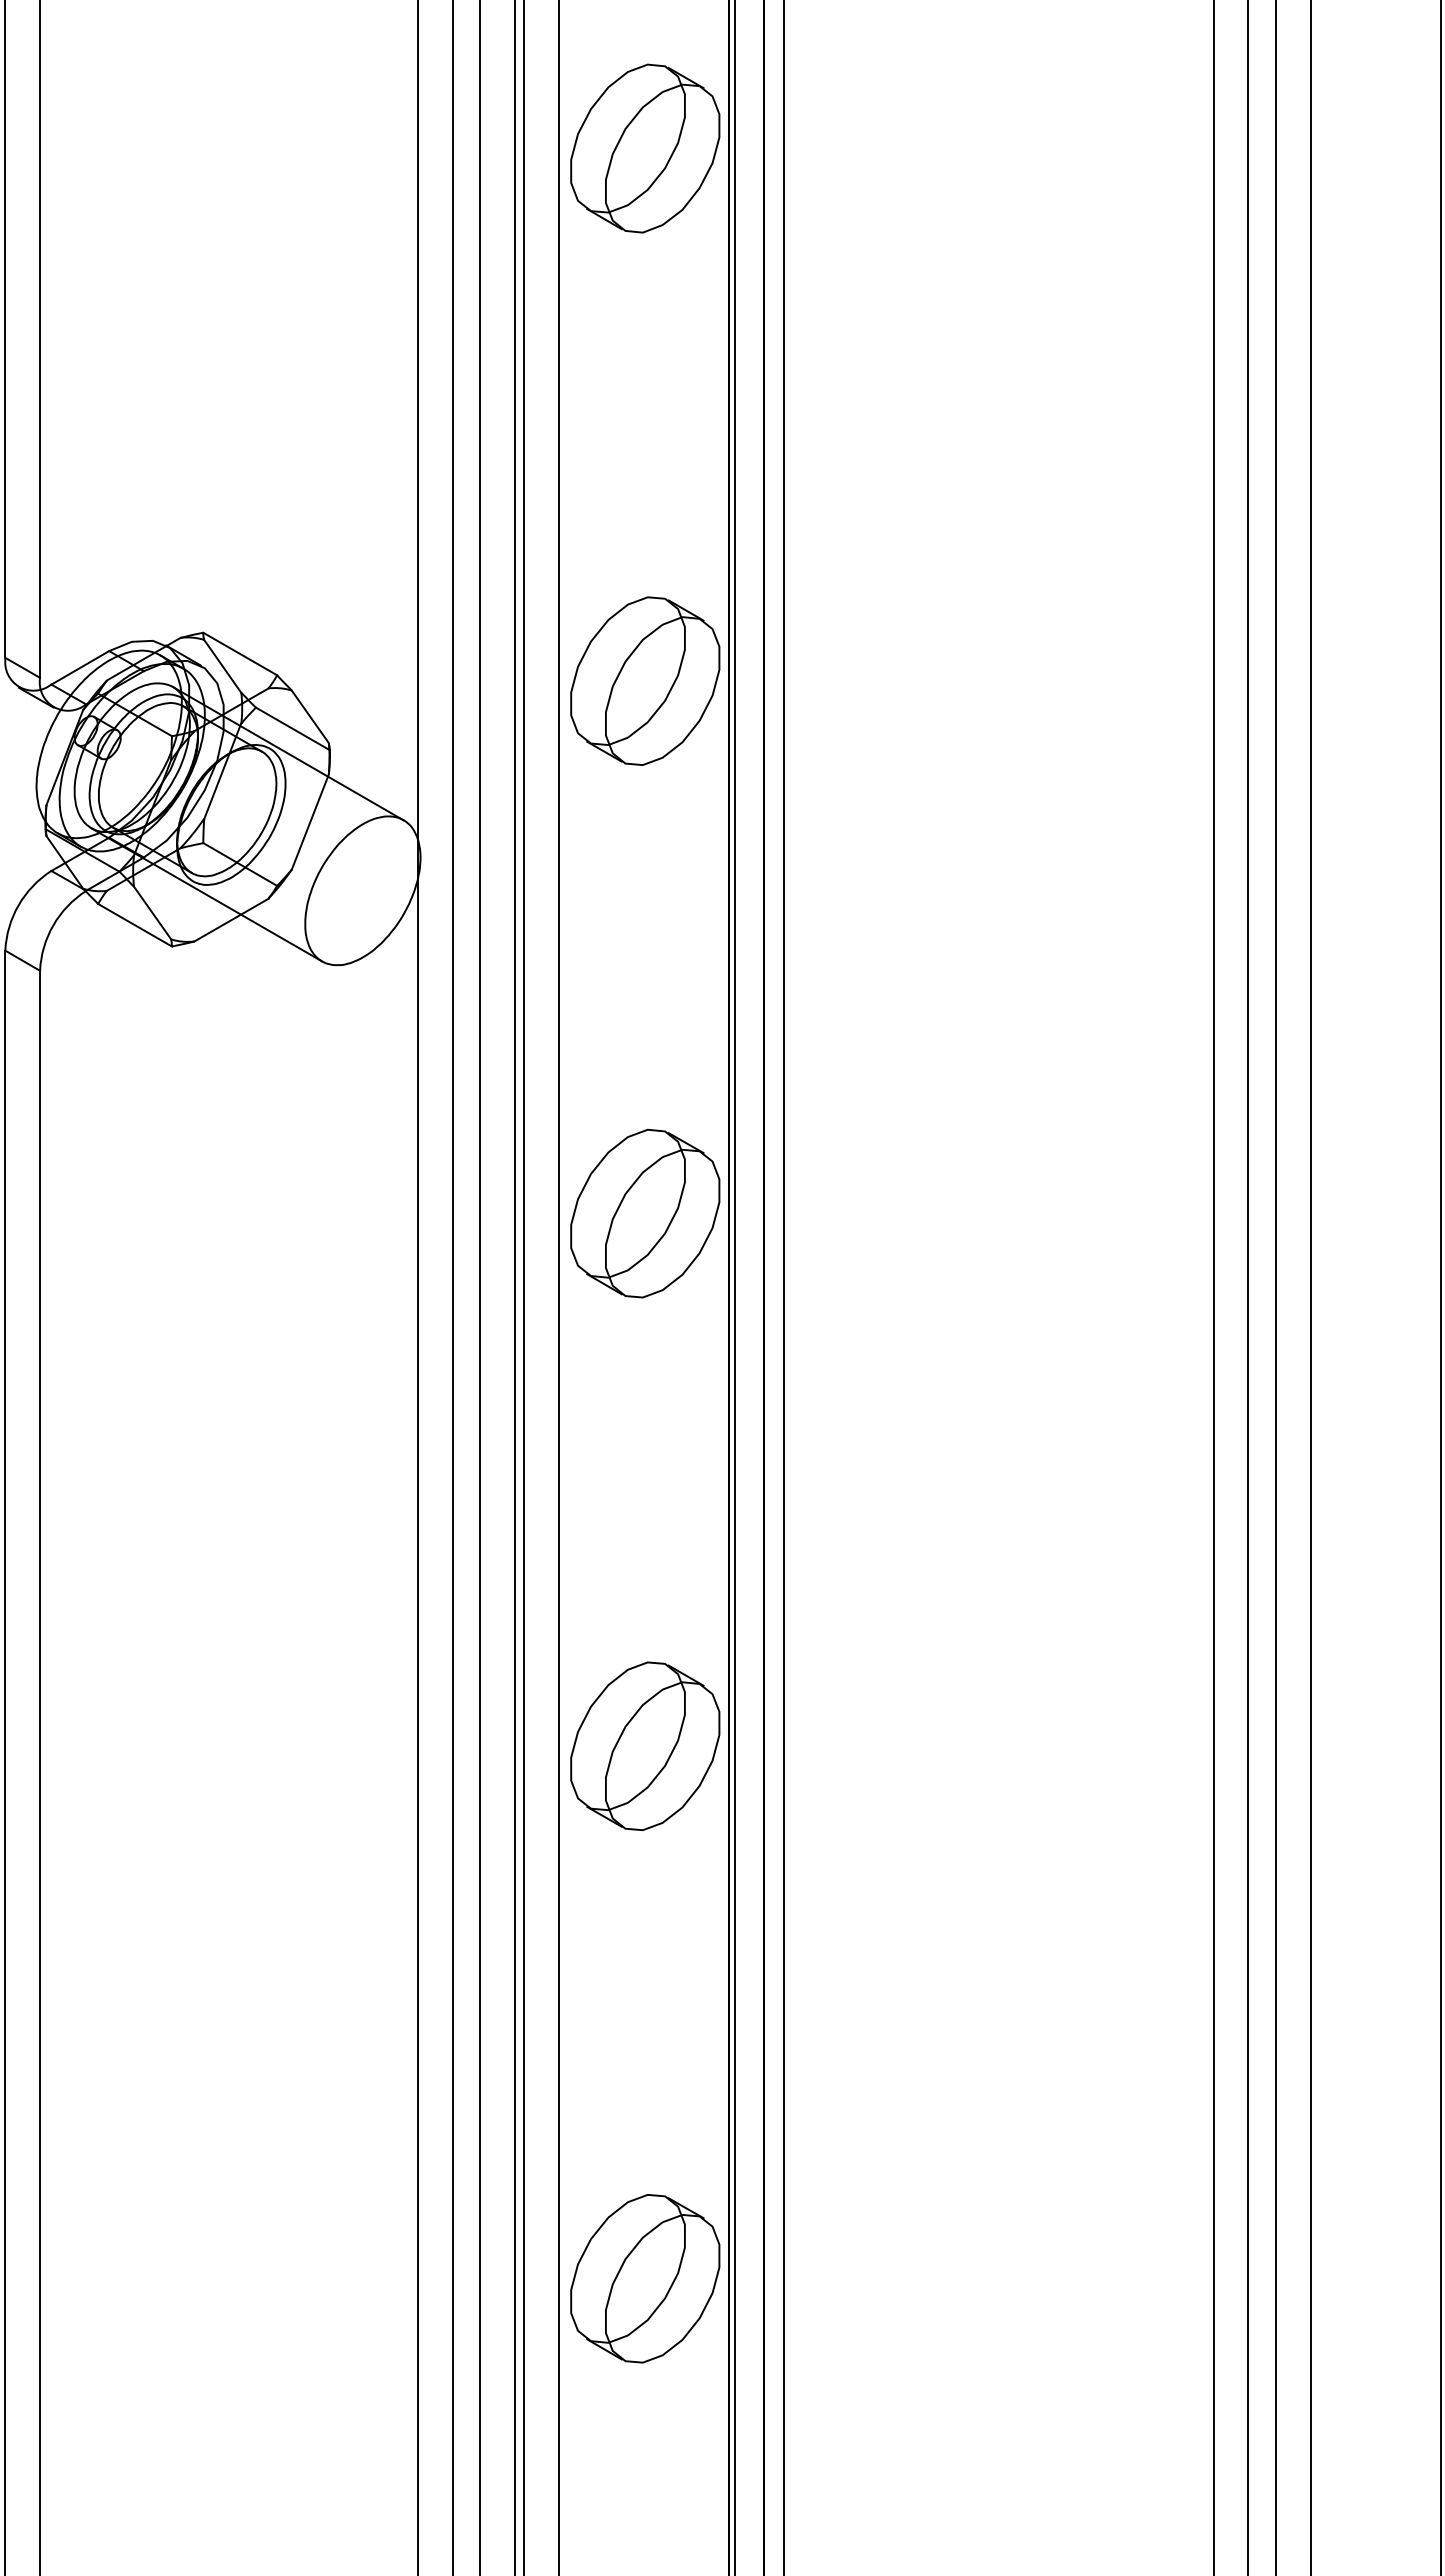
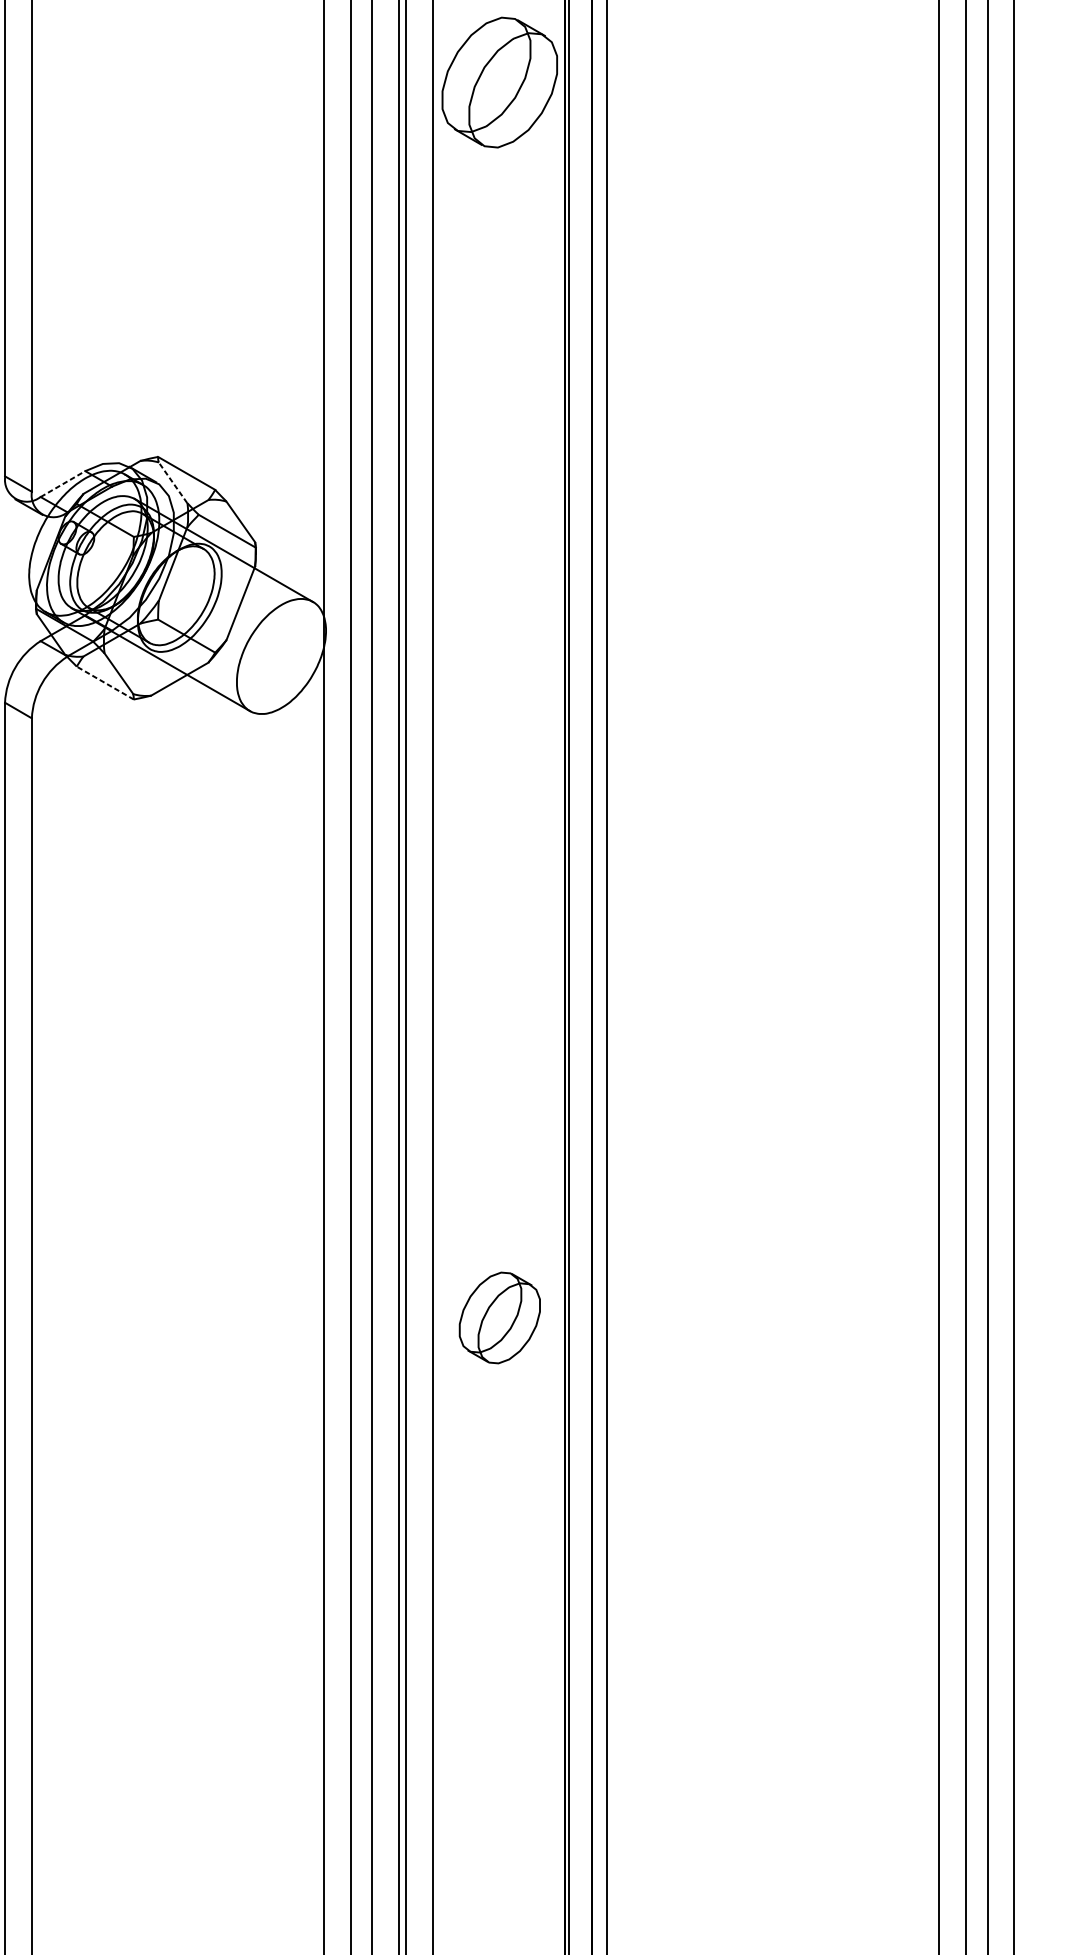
line: (222, 666) -> (172, 483), solid -> dashed
line: (80, 667) -> (63, 483), solid -> dashed
part: (645, 680) -> (499, 493), removed
line: (135, 925) -> (105, 683), solid -> dashed
part: (645, 1213) -> (499, 905), removed
part: (645, 1746) -> (499, 1318), size x0.7
part: (645, 2278) -> (499, 1729), removed

